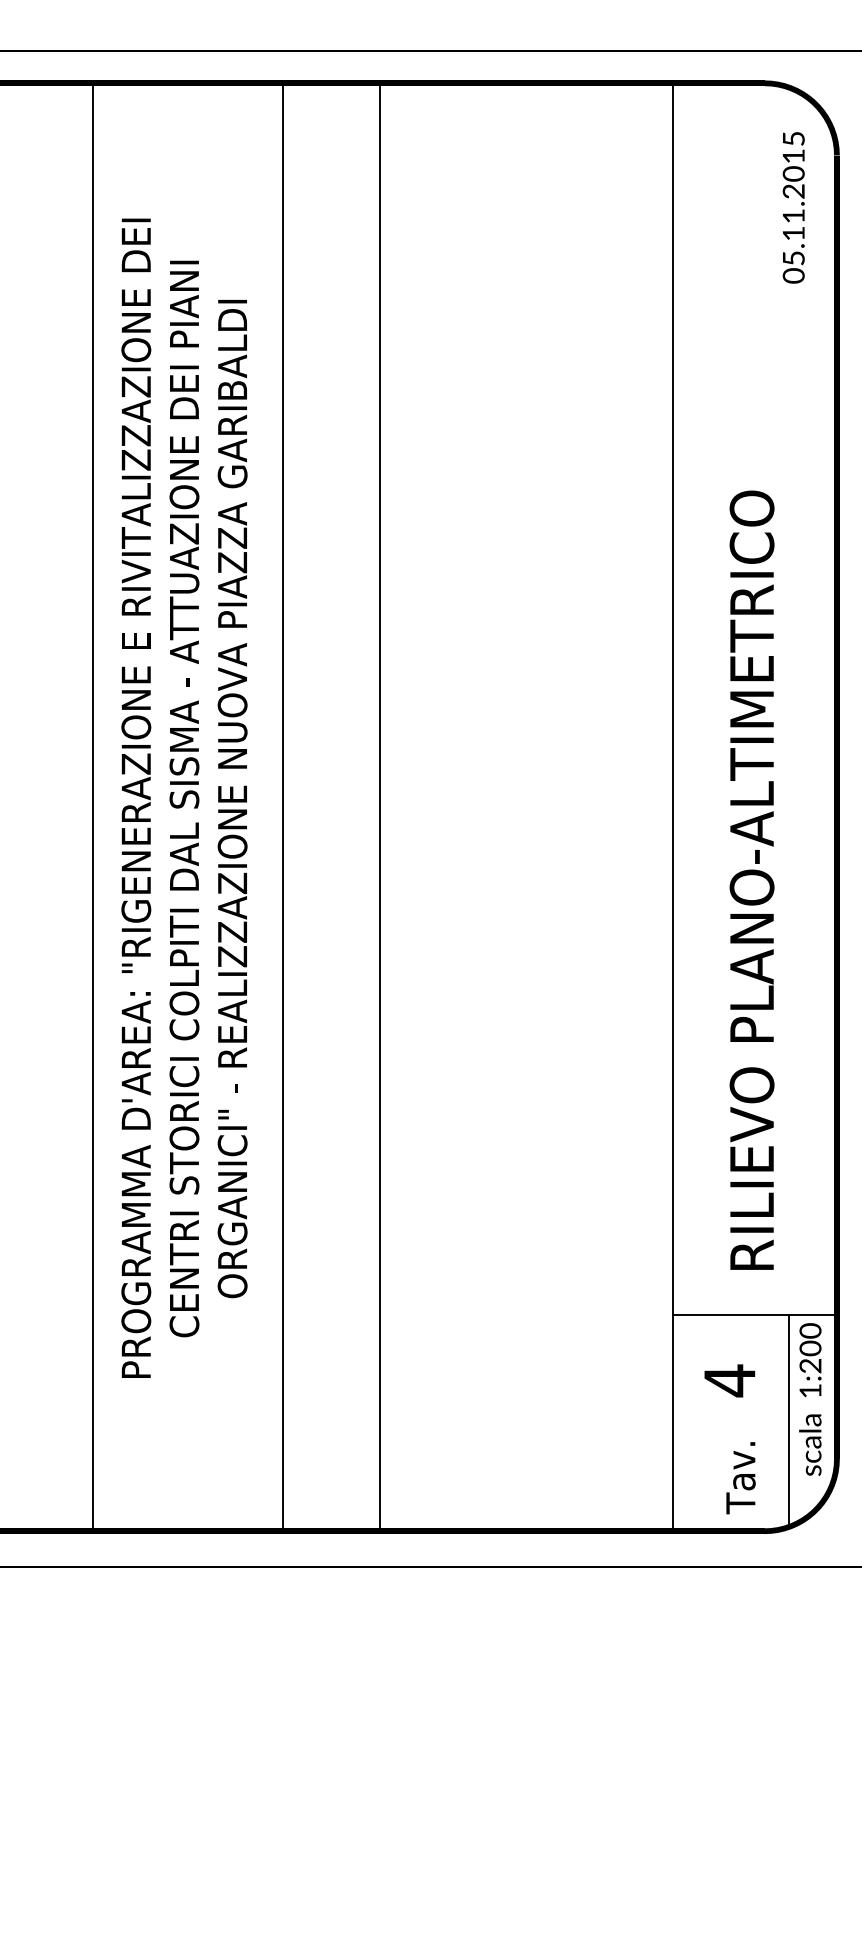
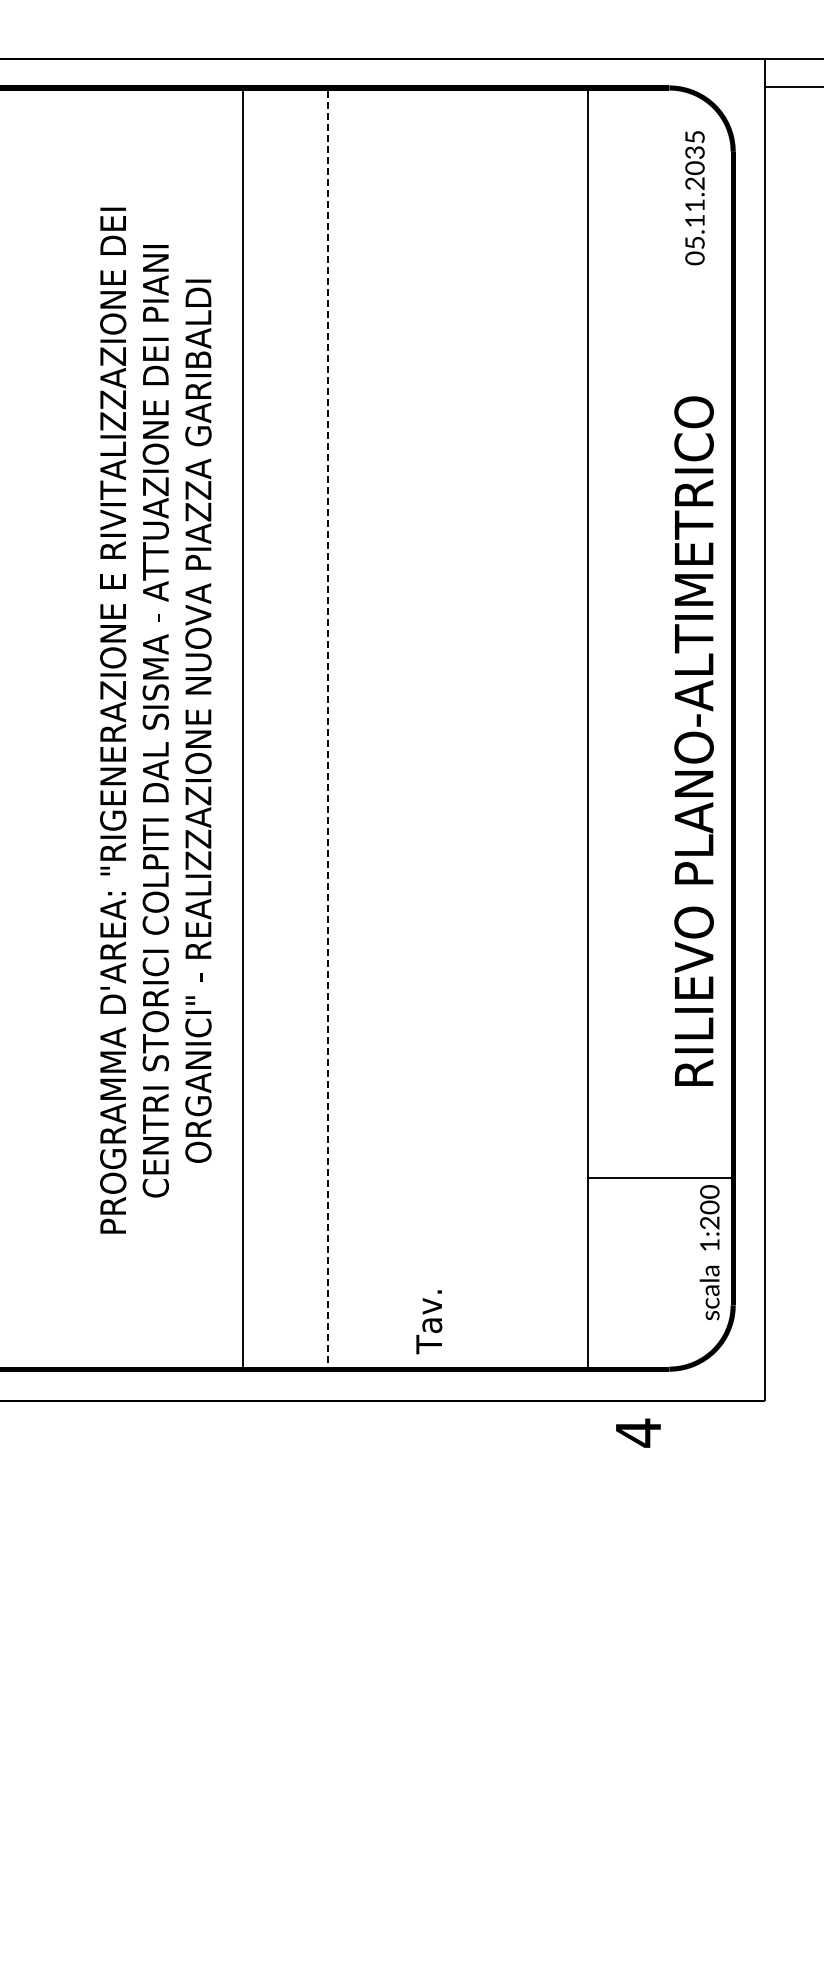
text: (793, 156) -> (694, 152), 05.11.2015 -> 05.11.2035
line: (92, 808) -> (74, 729), removed
line: (379, 809) -> (328, 730), solid -> dashed
text: (751, 879) -> (693, 740), moved
text: (729, 1380) -> (638, 1432), moved
line: (788, 1420) -> (690, 1271), removed
text: (741, 1478) -> (429, 1322), moved

